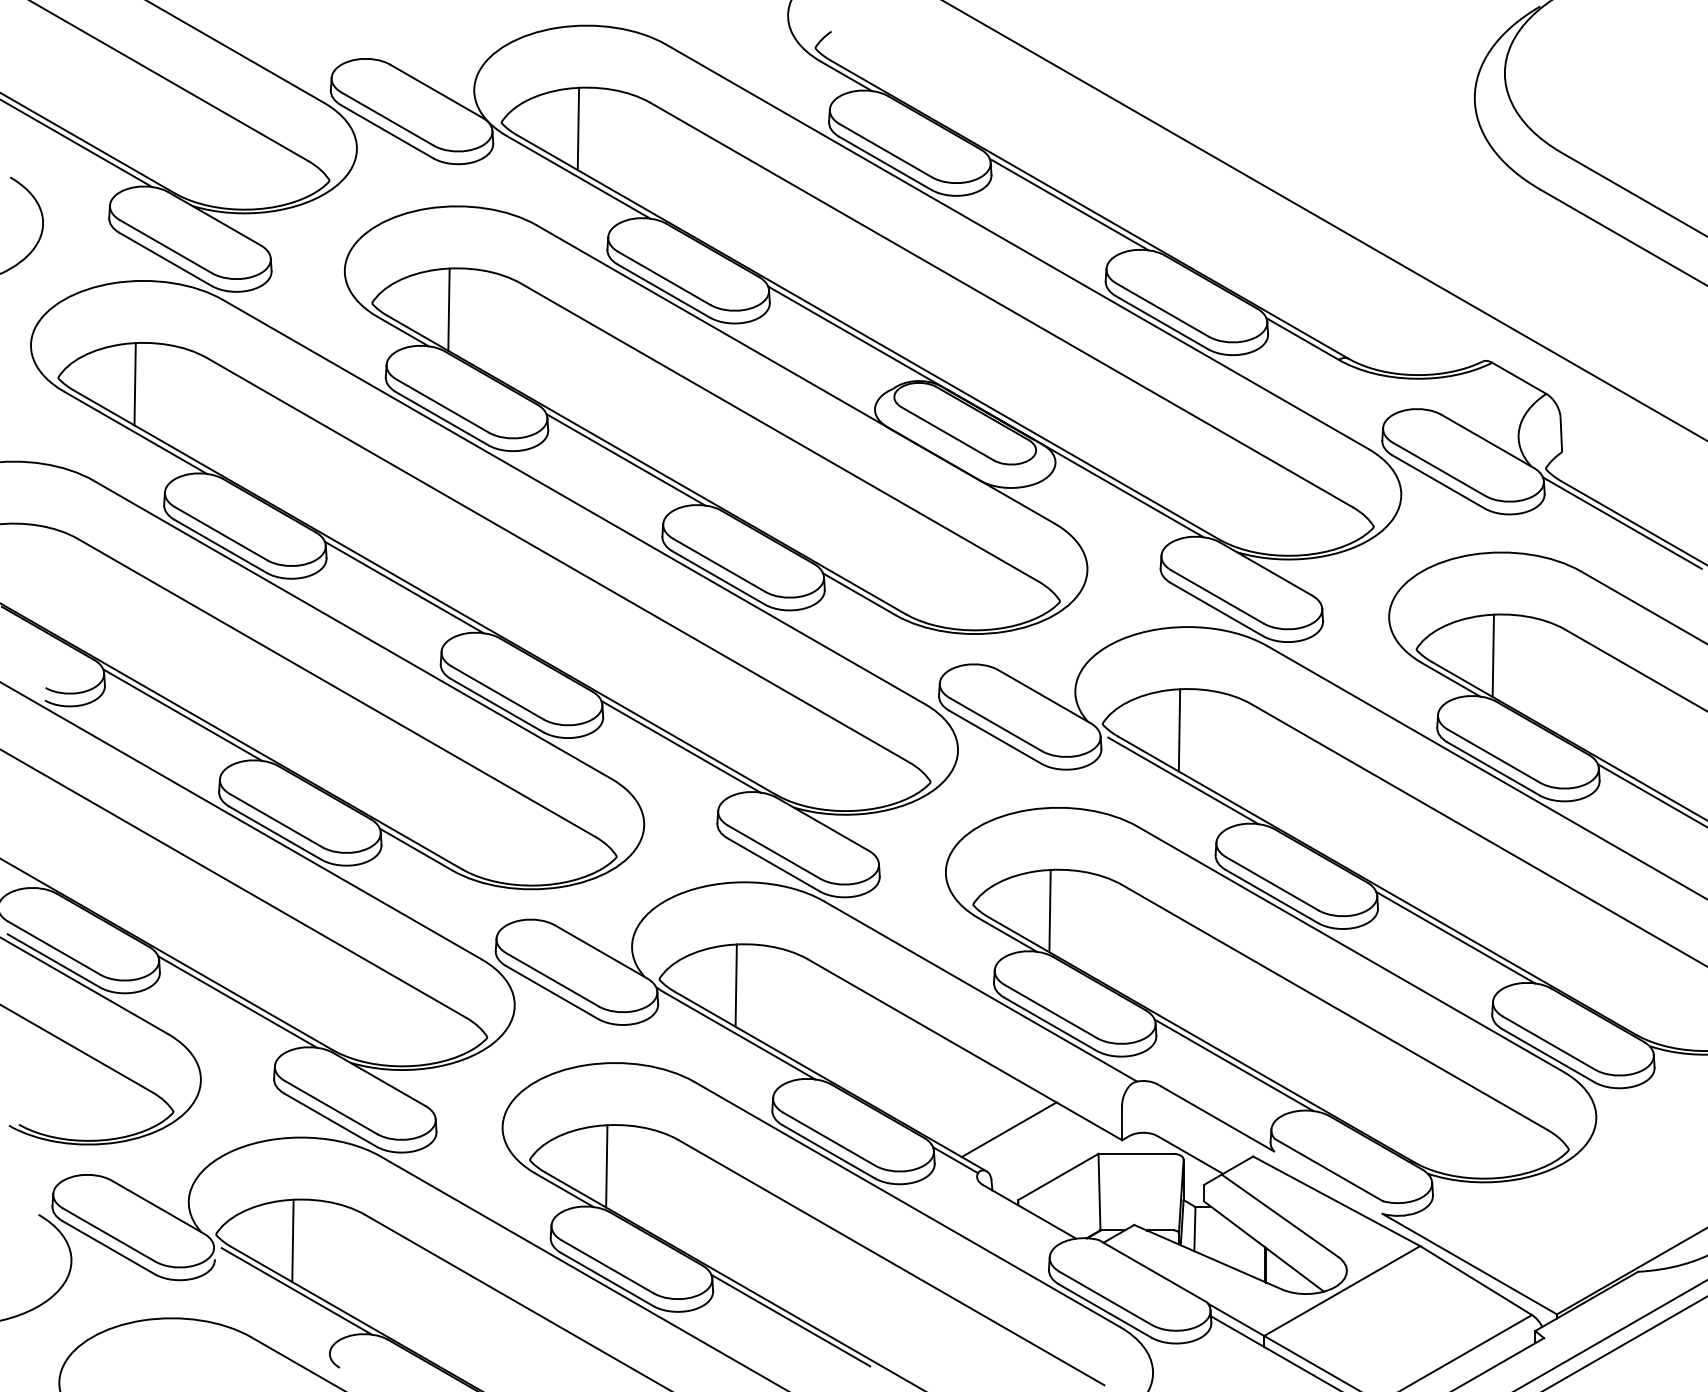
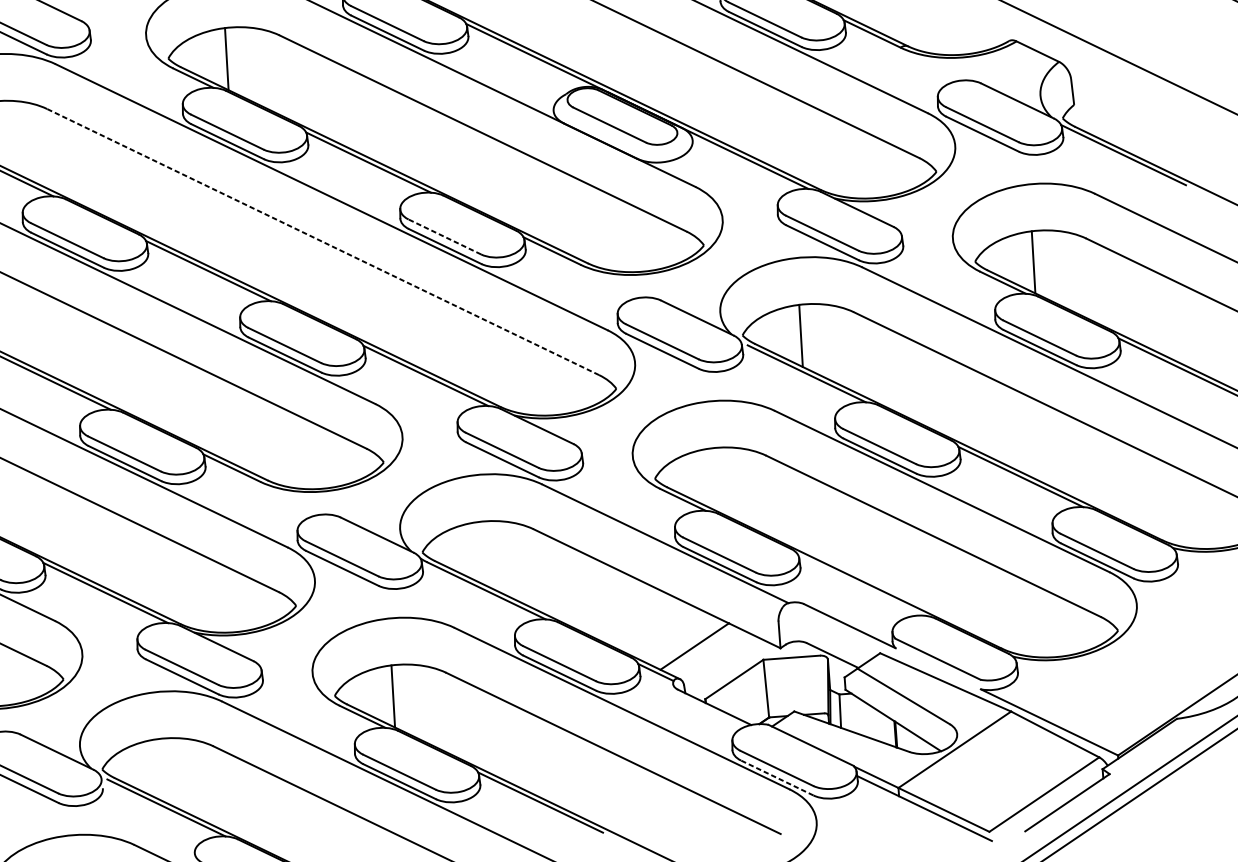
line: (557, 560) -> (322, 242), solid -> dashed
line: (718, 565) -> (444, 237), solid -> dashed
line: (1049, 910) -> (712, 478), removed
line: (735, 985) -> (480, 552), removed
line: (1233, 1065) -> (860, 585), removed
line: (292, 1240) -> (160, 769), removed
line: (1104, 1310) -> (776, 777), solid -> dashed

